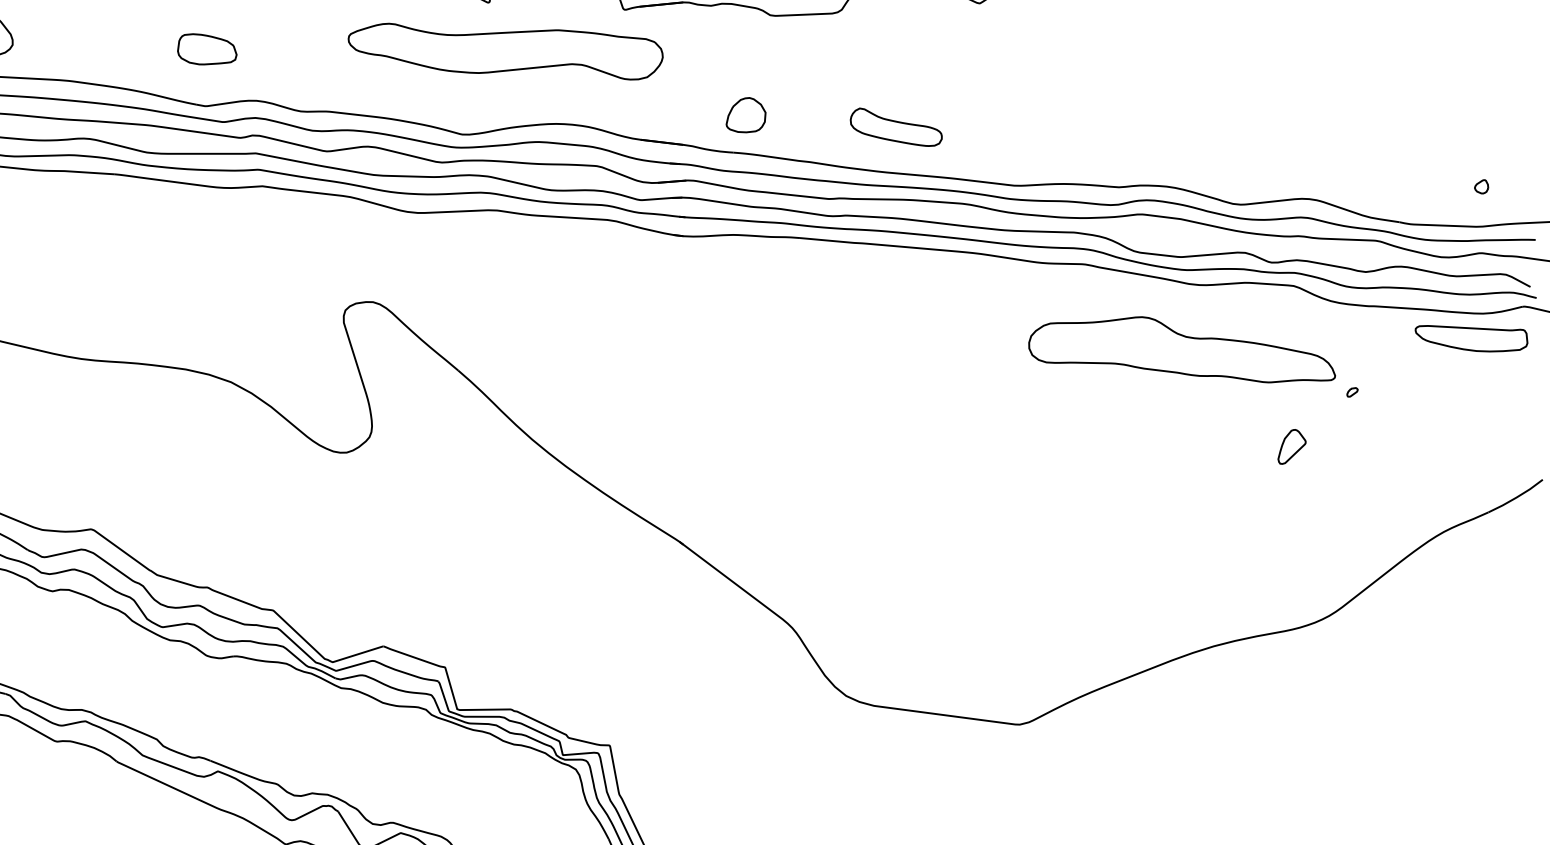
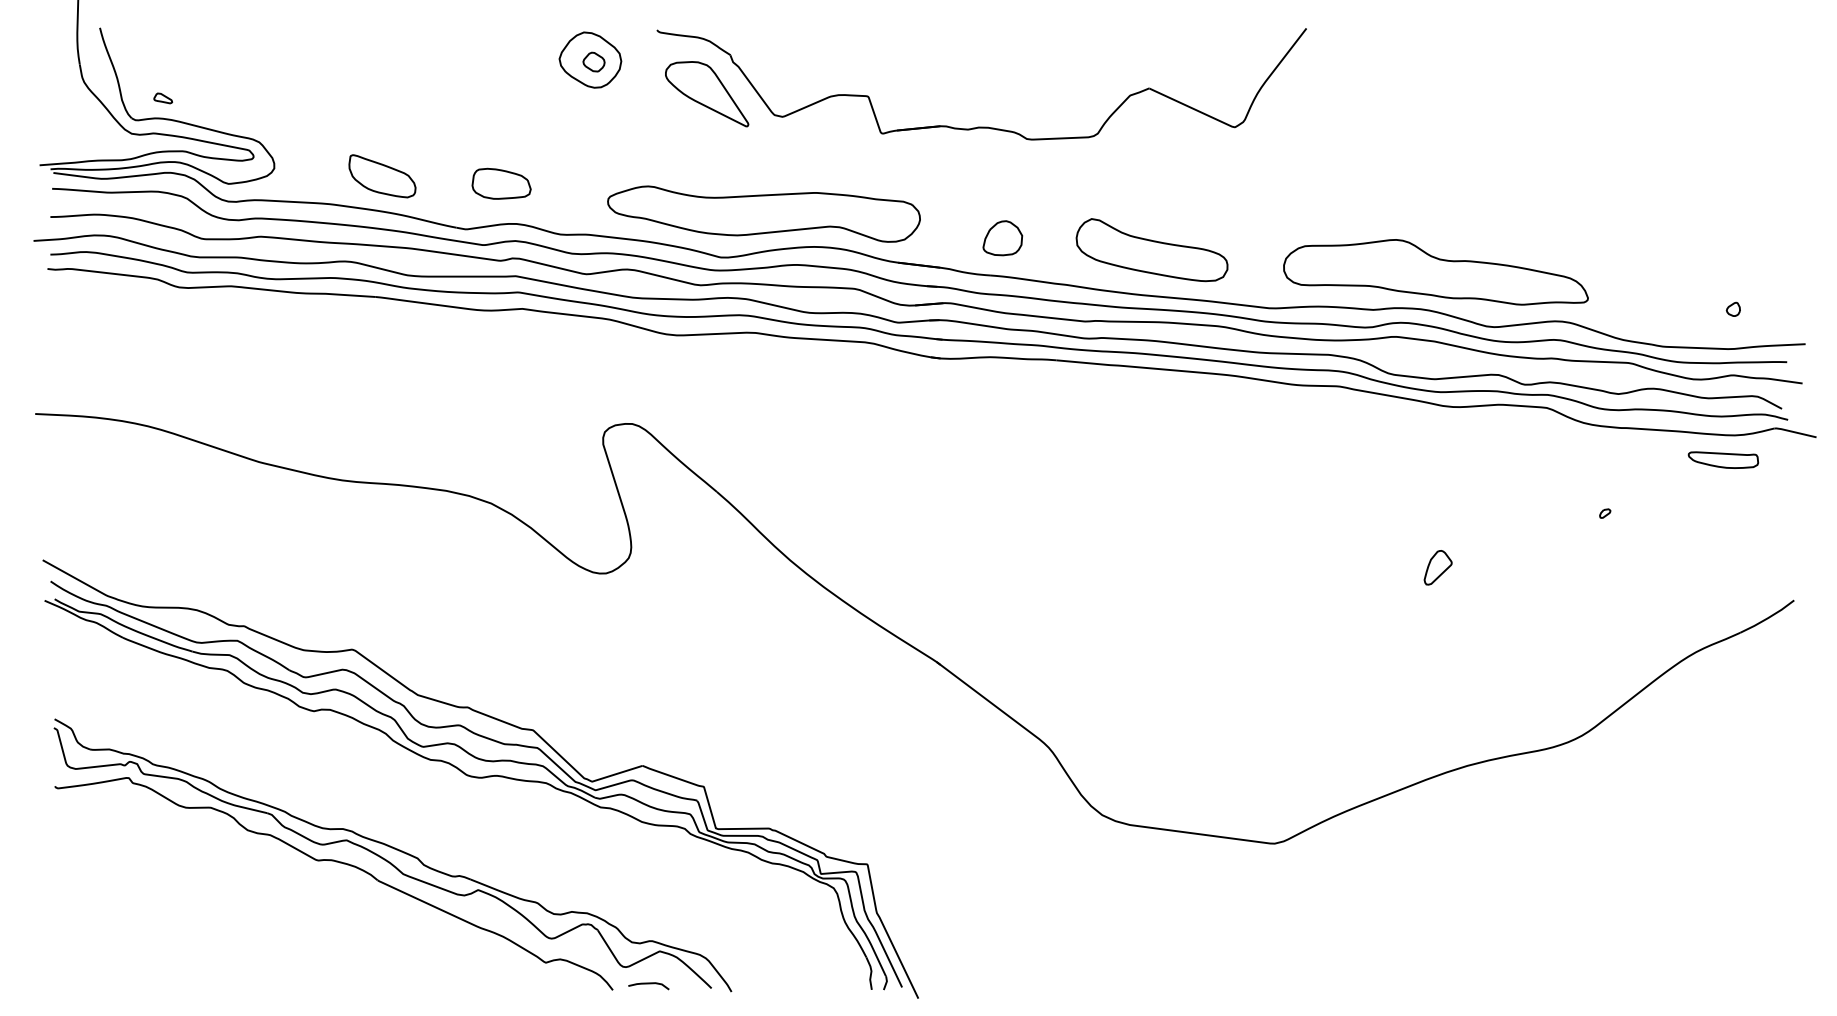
part: (207, 48) -> (501, 183), moved
part: (505, 50) -> (763, 213), moved
part: (121, 53) -> (382, 176), added
part: (895, 127) -> (1151, 250), size x1.67
part: (1471, 337) -> (1723, 459), size x0.62
part: (1181, 349) -> (1435, 272), moved
part: (1291, 446) -> (1437, 567), moved

